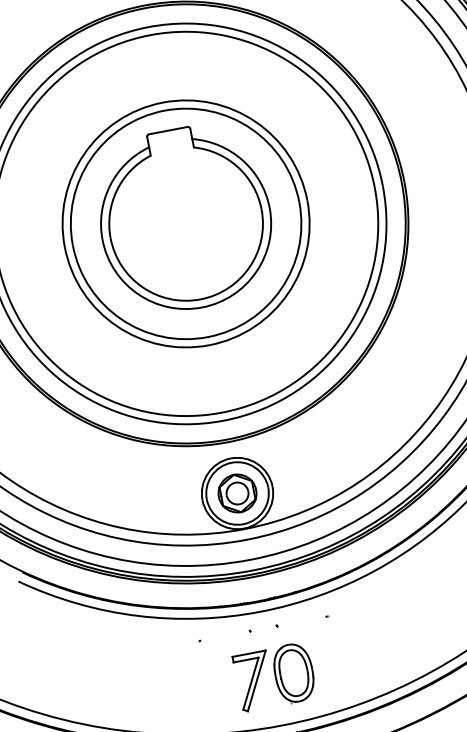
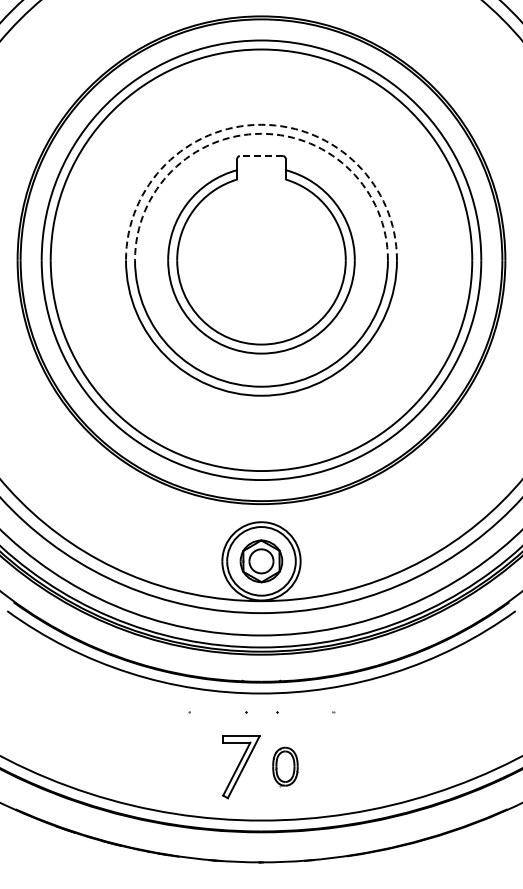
arc: (162, 102) -> (261, 124), solid -> dashed
arc: (164, 110) -> (261, 133), solid -> dashed
line: (168, 131) -> (261, 156), solid -> dashed
part: (294, 673) -> (285, 766), size x0.6

